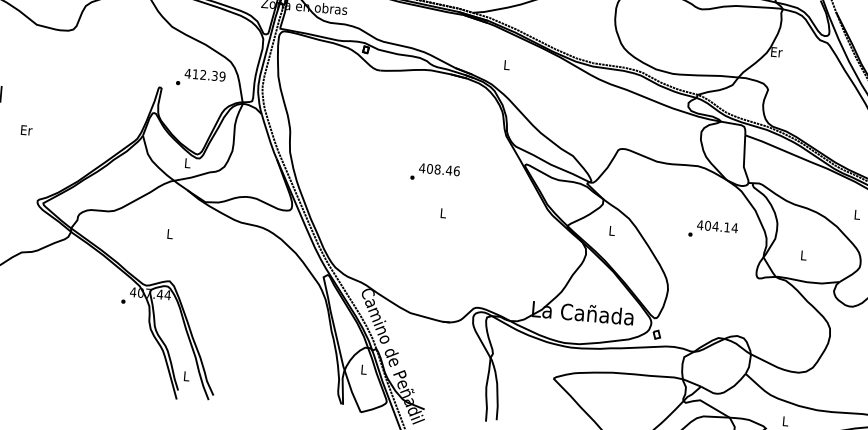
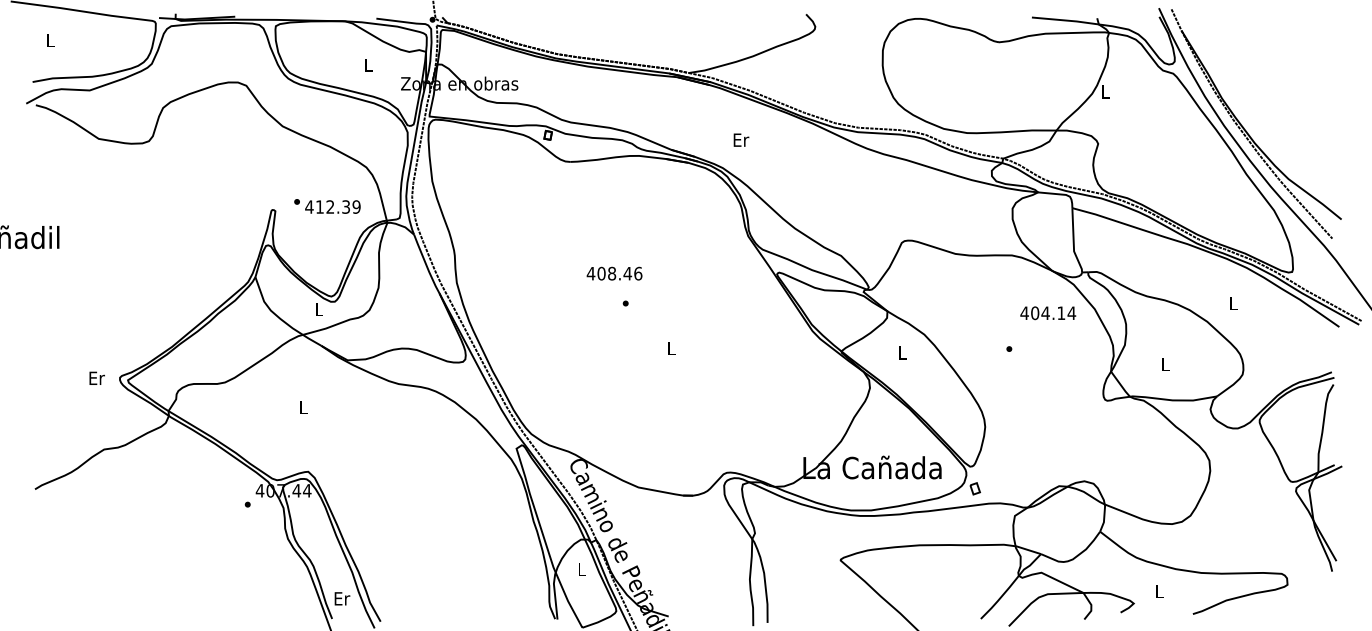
text: (776, 51) -> (1105, 91), Er -> L
text: (507, 64) -> (741, 139), L -> Er
text: (204, 74) -> (332, 206), moved
text: (26, 129) -> (96, 377), moved
text: (439, 169) -> (614, 273), moved
text: (717, 226) -> (1048, 313), moved
text: (186, 376) -> (342, 598), L -> Er

